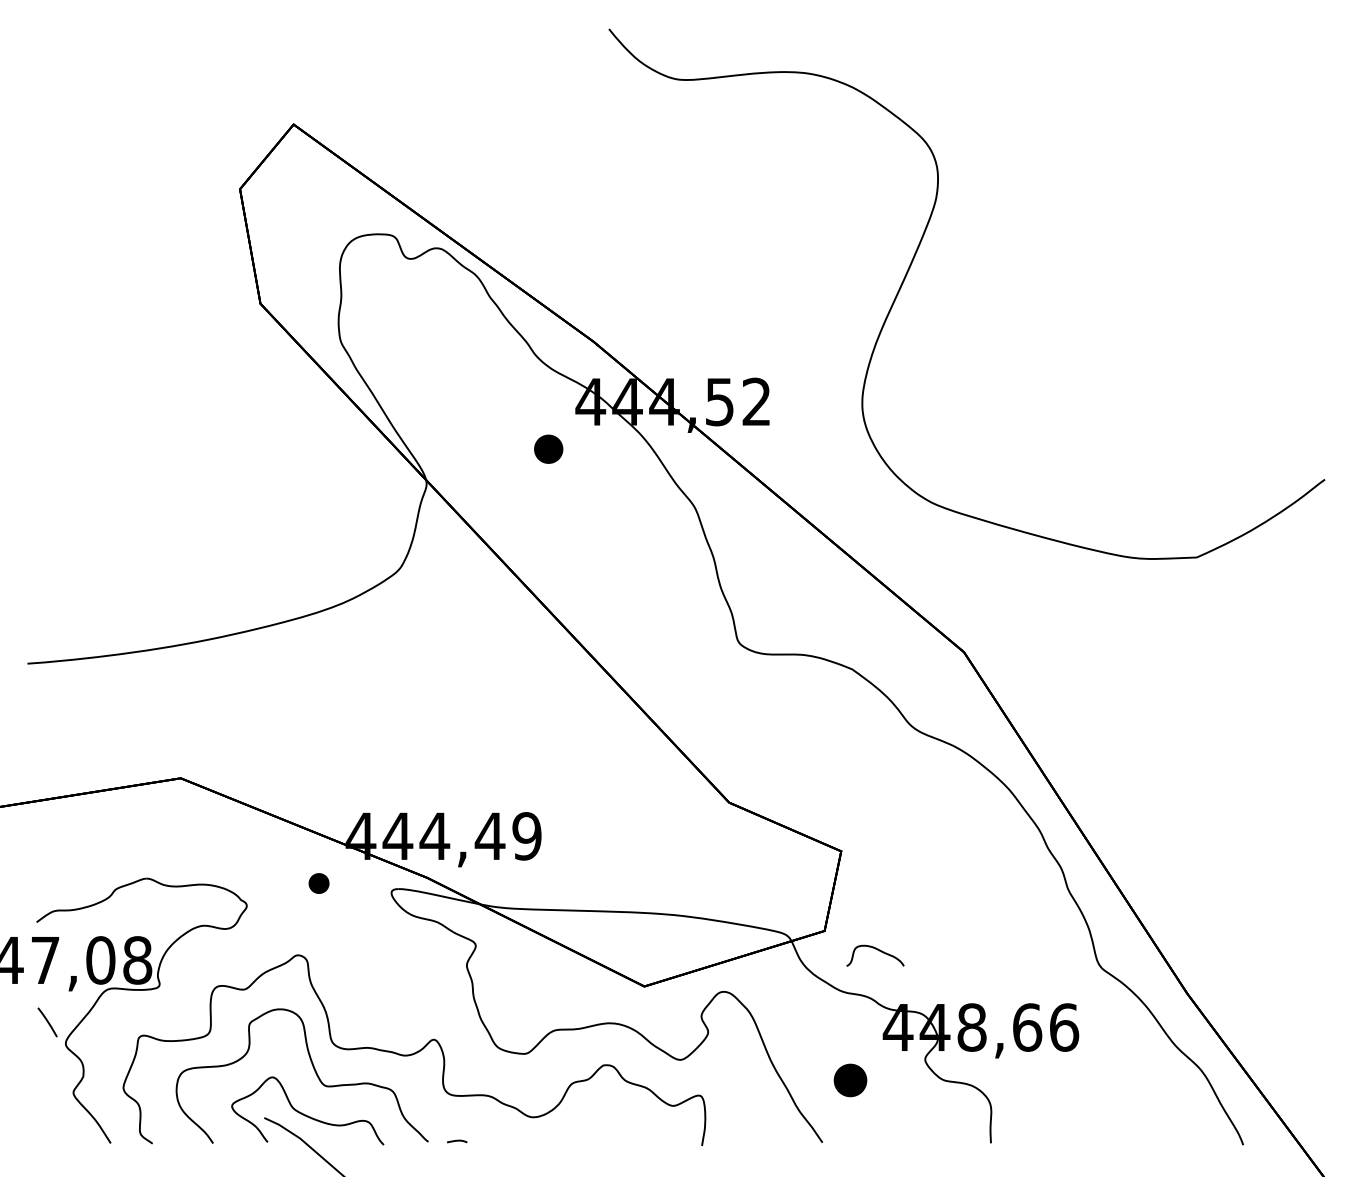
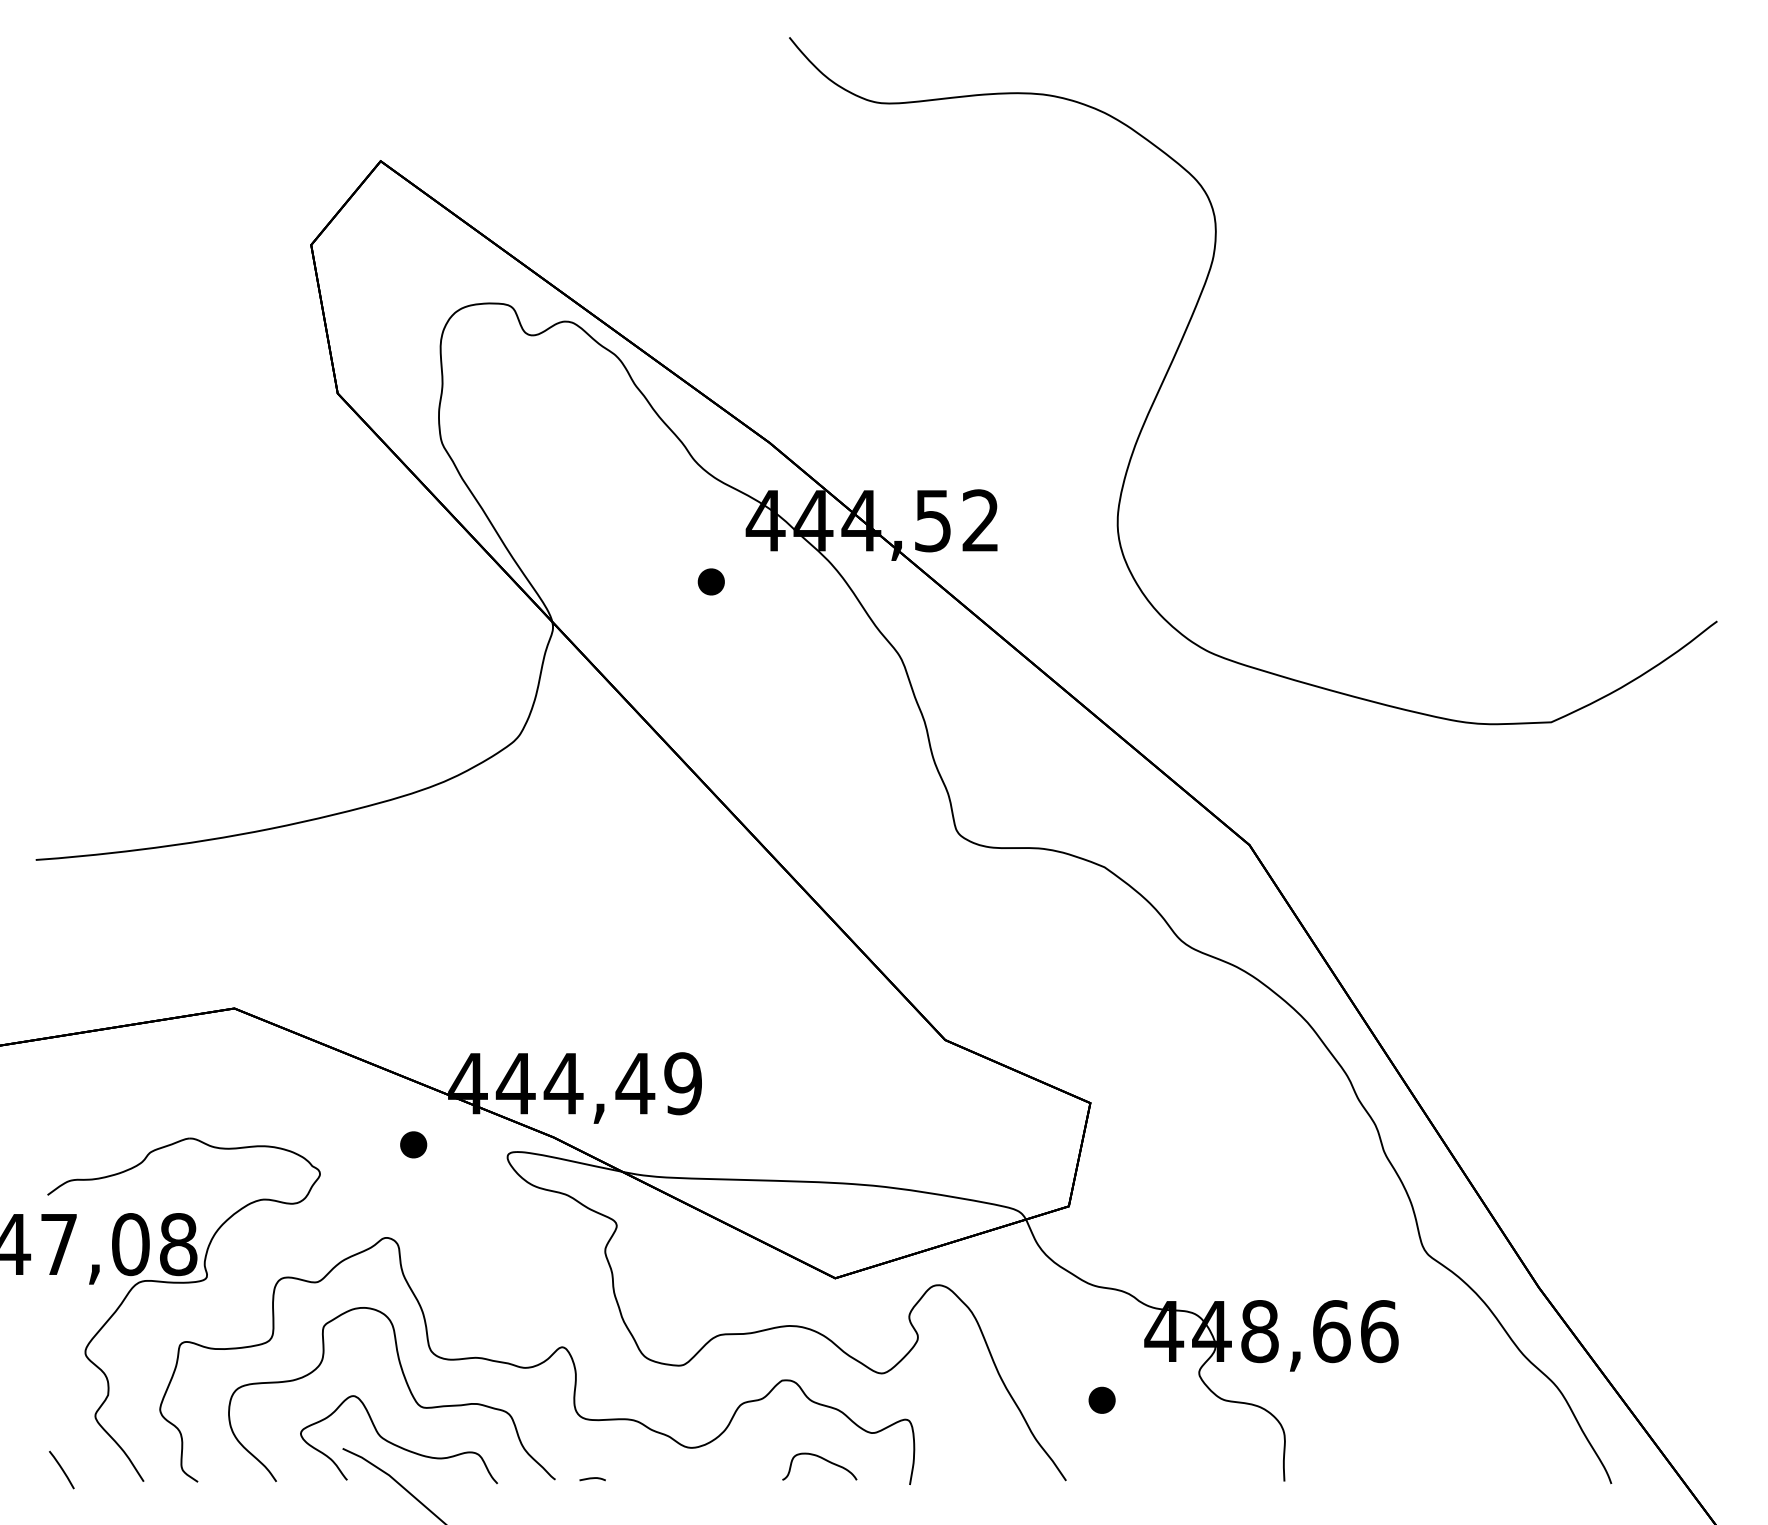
part: (548, 448) -> (710, 581), size x0.71
curve: (877, 950) -> (822, 1459), moved
line: (47, 1022) -> (61, 1470), moved
part: (849, 1080) -> (1101, 1400), size x0.62

